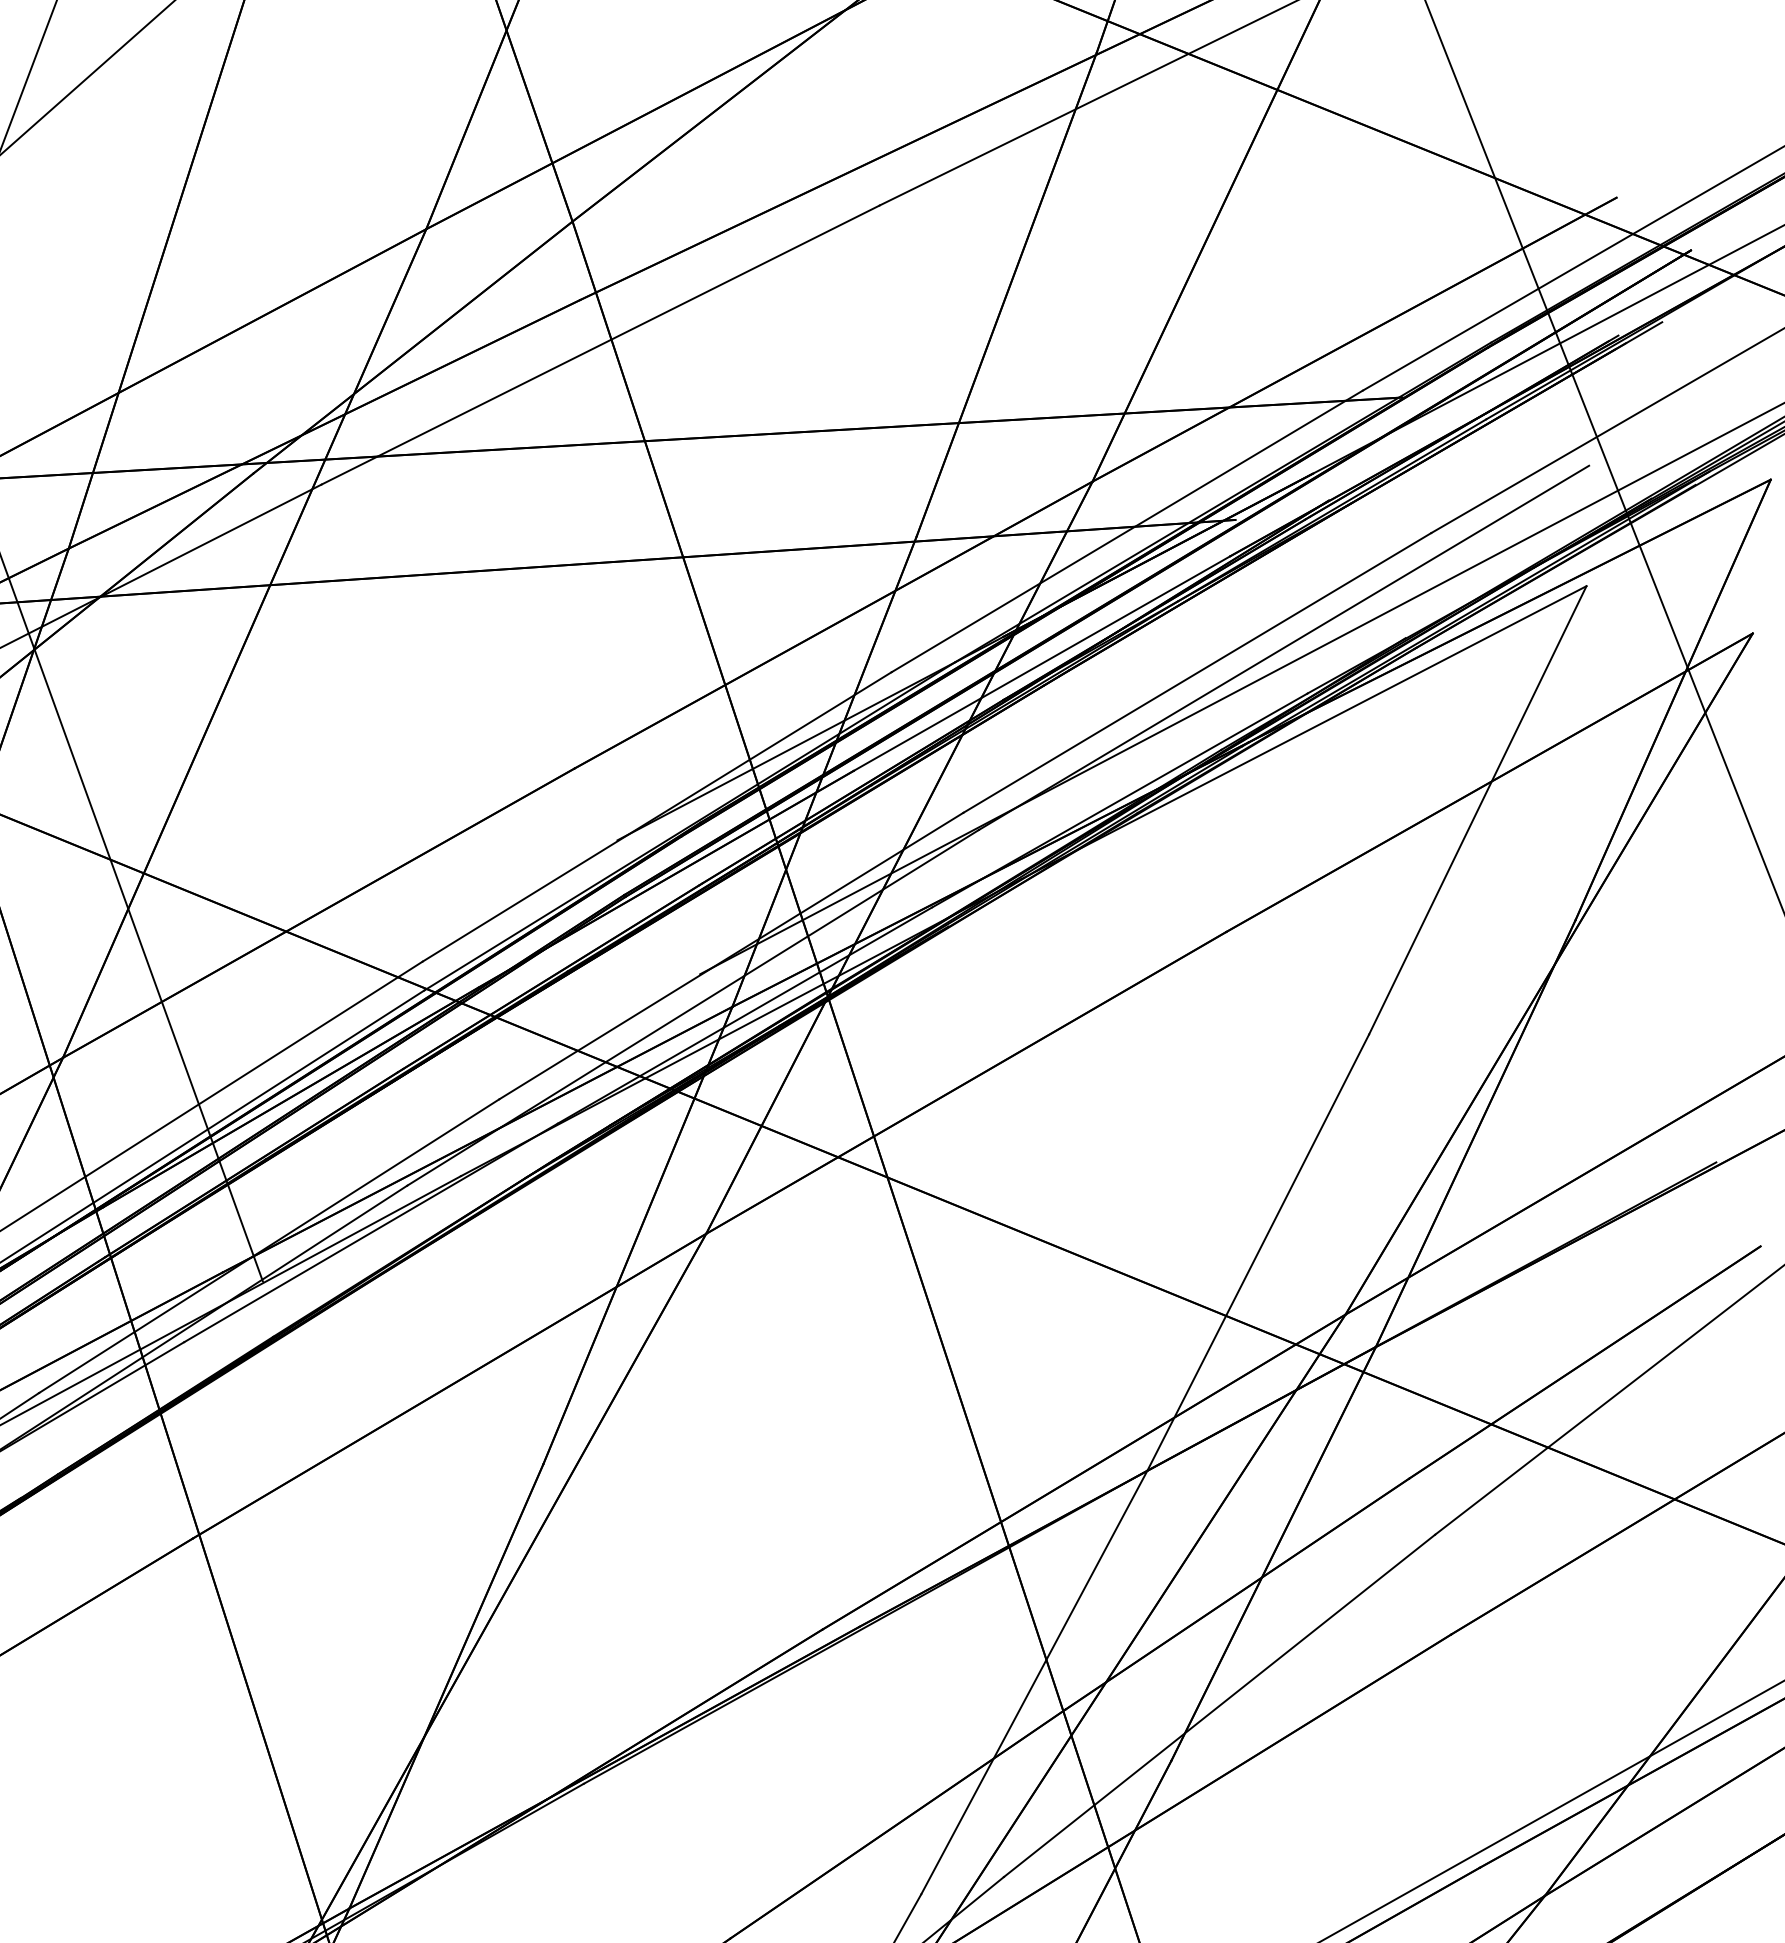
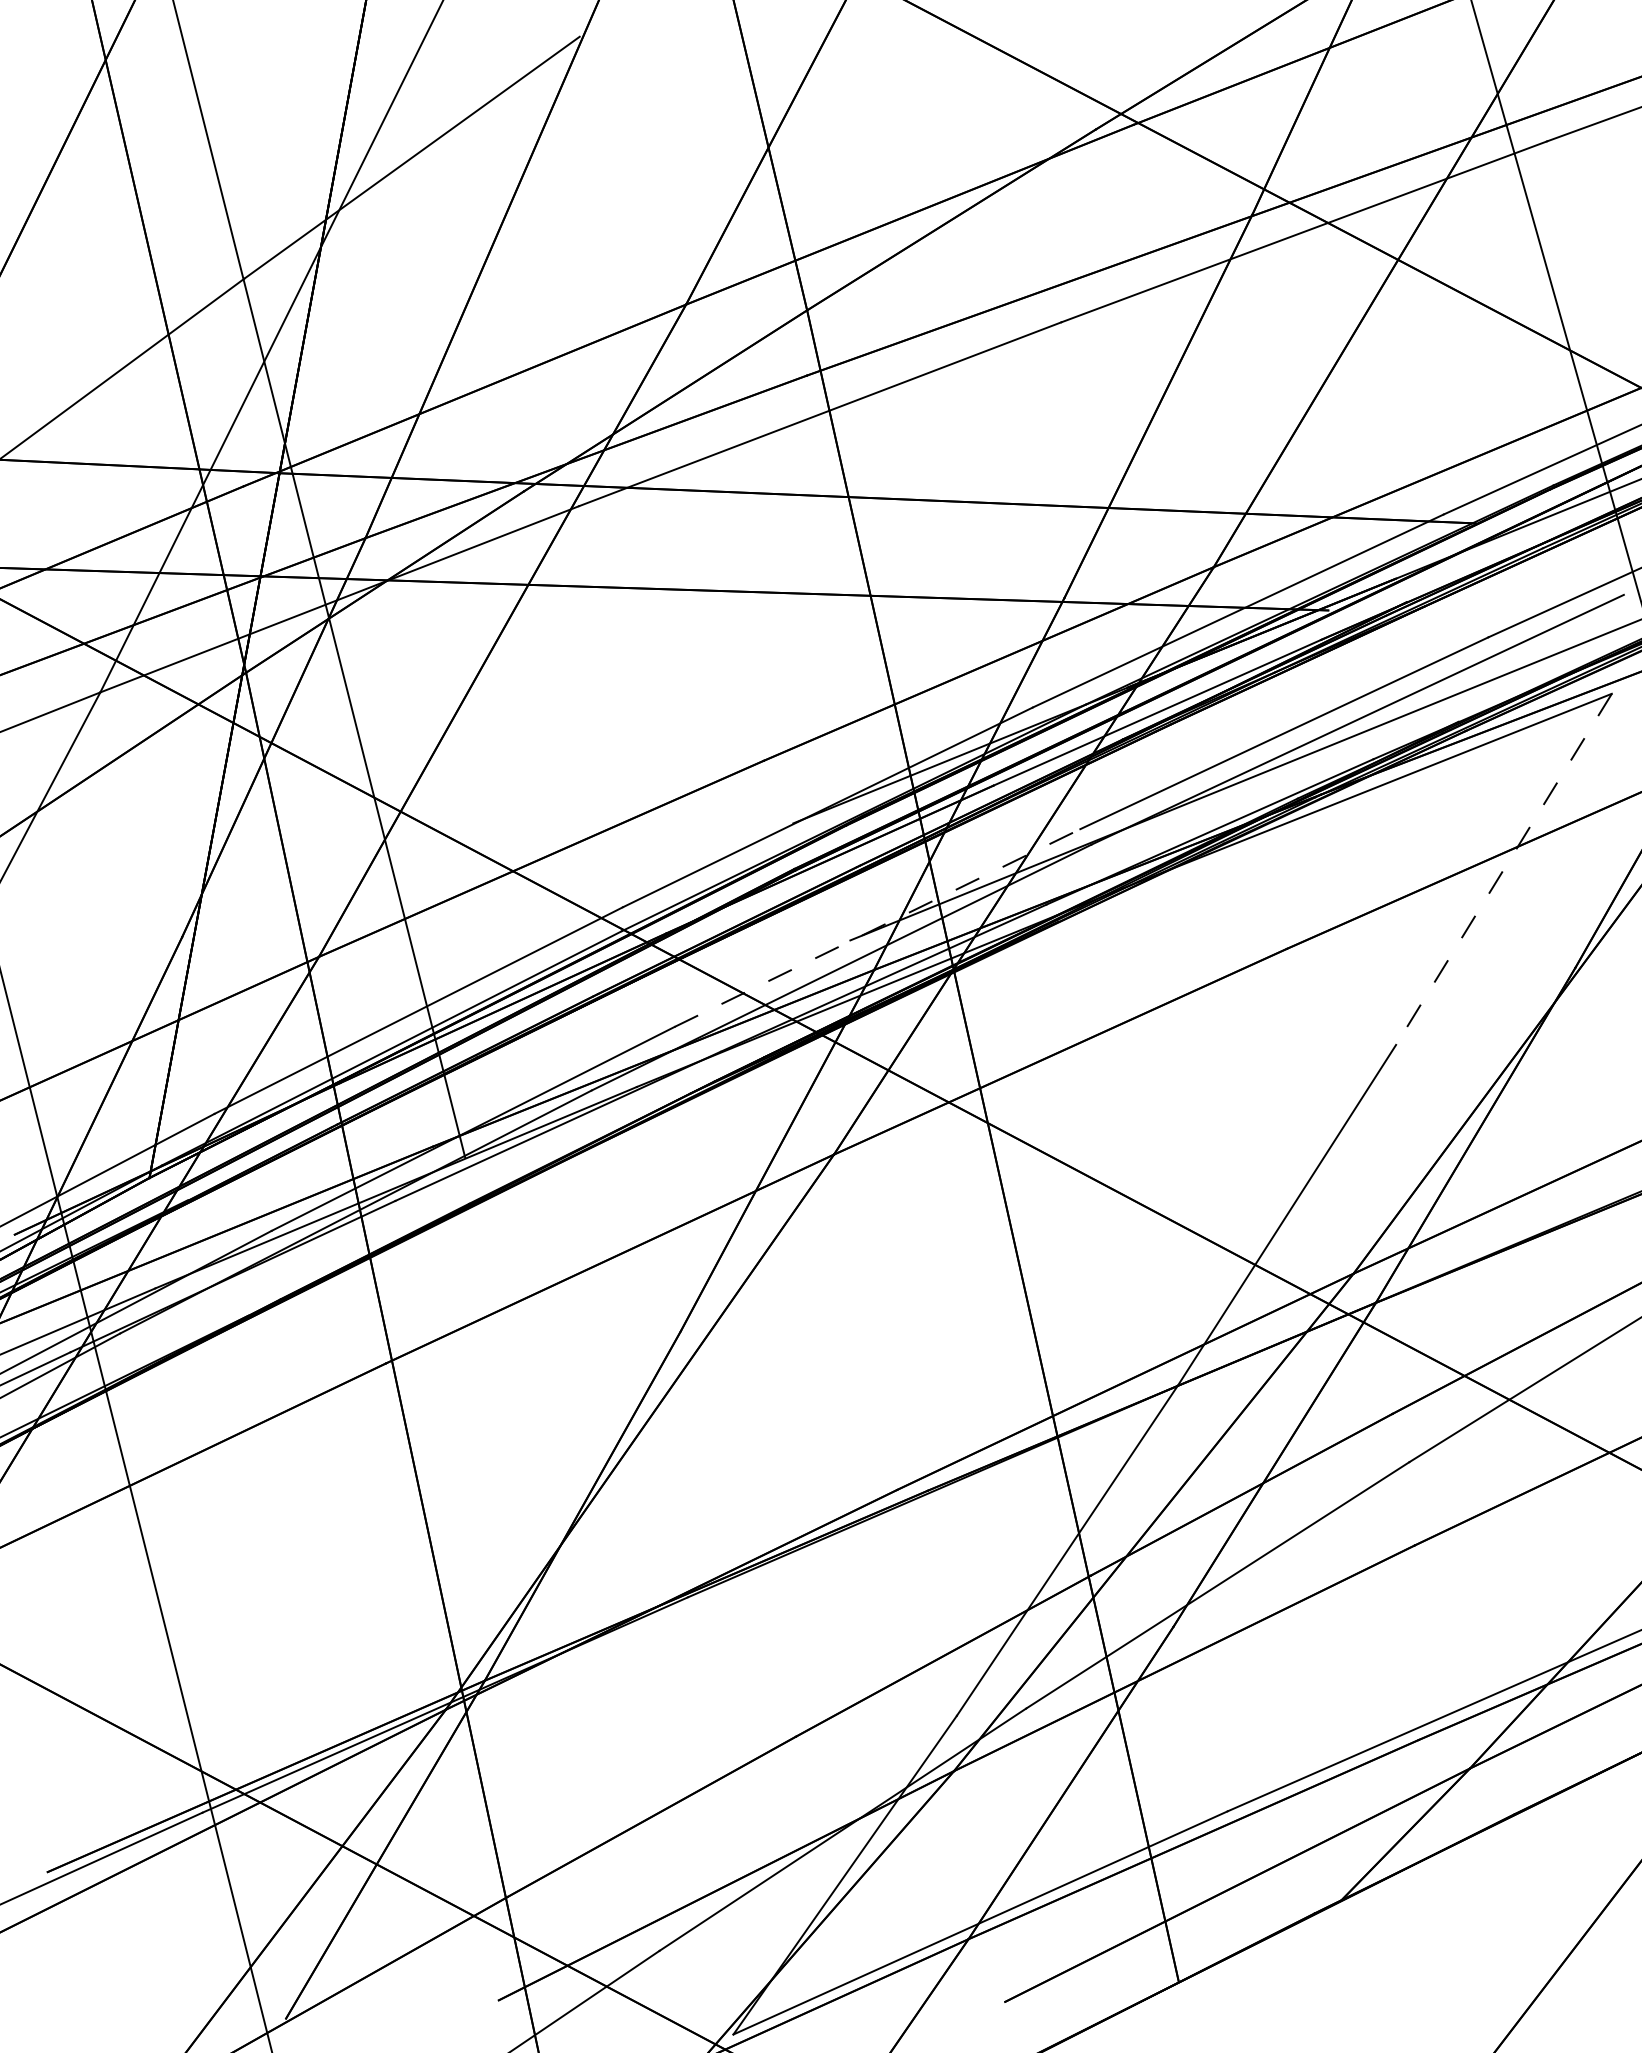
line: (1477, 810) -> (1503, 869), solid -> dashed
line: (731, 956) -> (877, 928), solid -> dashed

